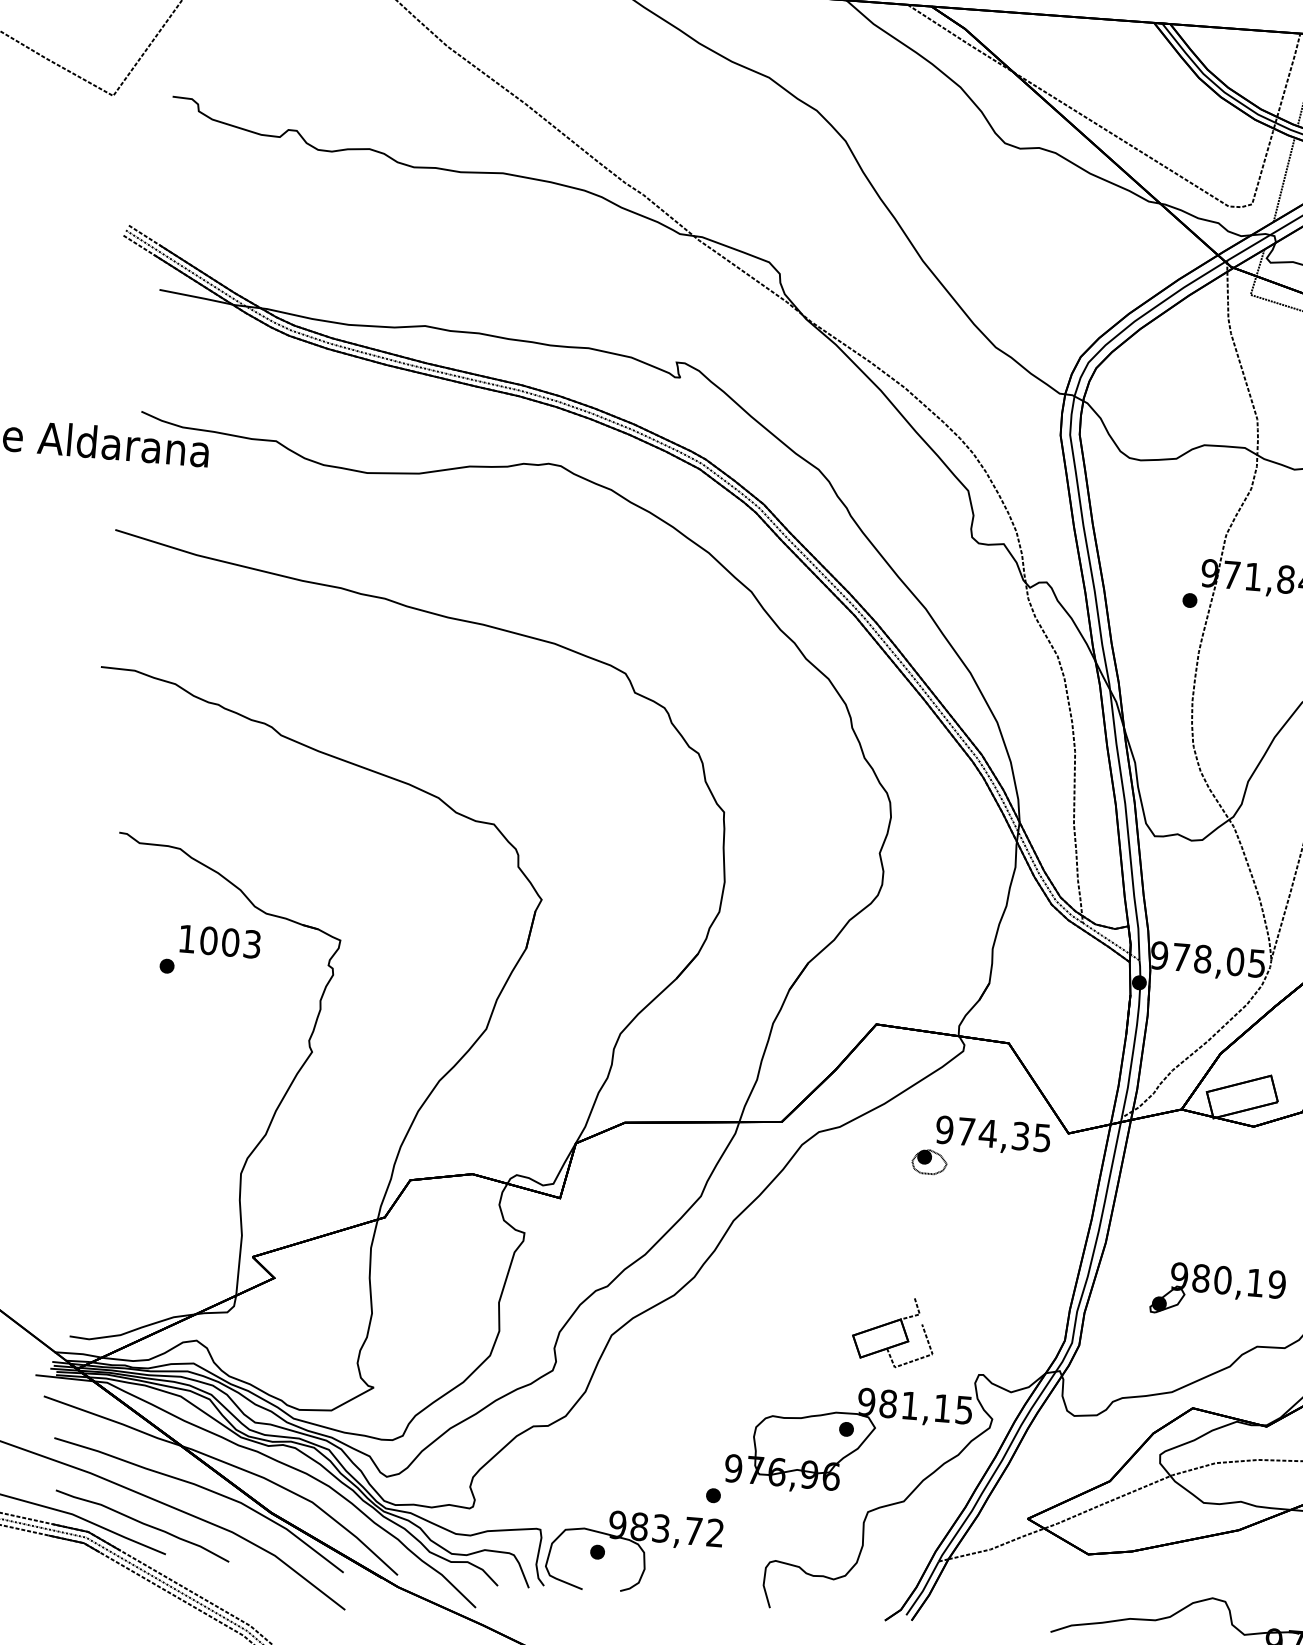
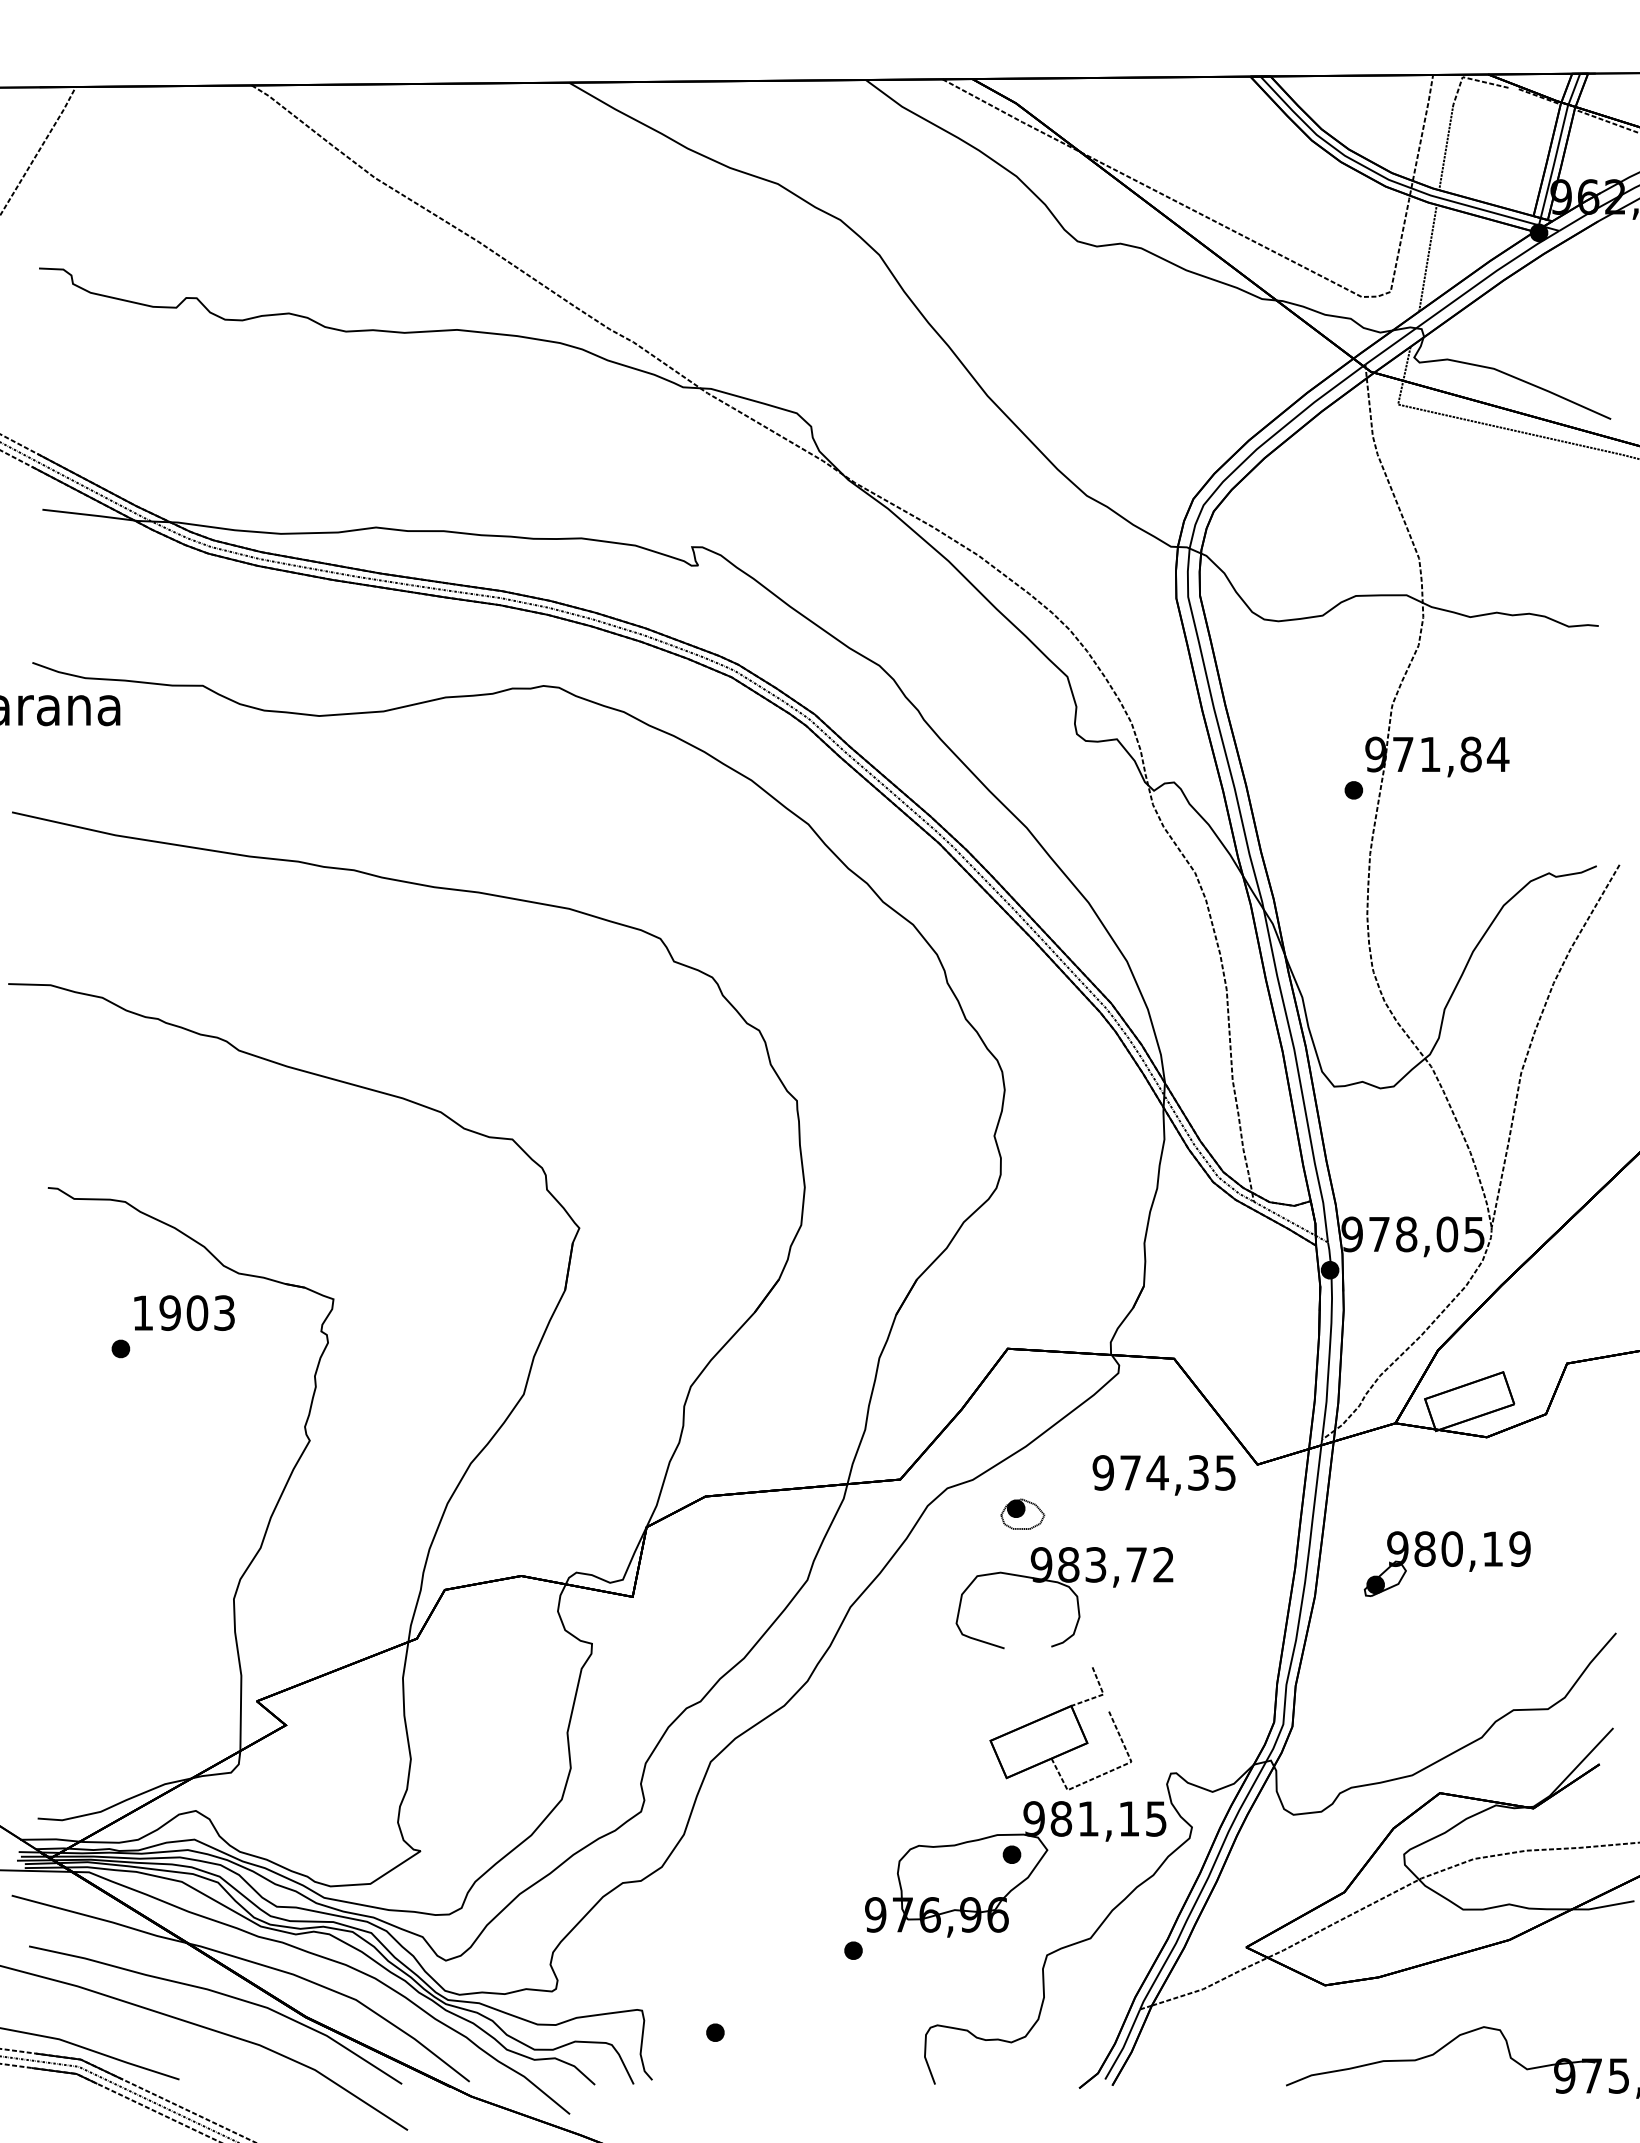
text: (209, 940) -> (170, 1312), 1003 -> 1903
part: (929, 1161) -> (1022, 1513), moved
part: (1217, 1291) -> (1446, 1563), moved
part: (893, 1332) -> (1060, 1729), size x1.4
curve: (142, 1524) -> (147, 2044), removed
part: (639, 1548) -> (1071, 1591), moved

